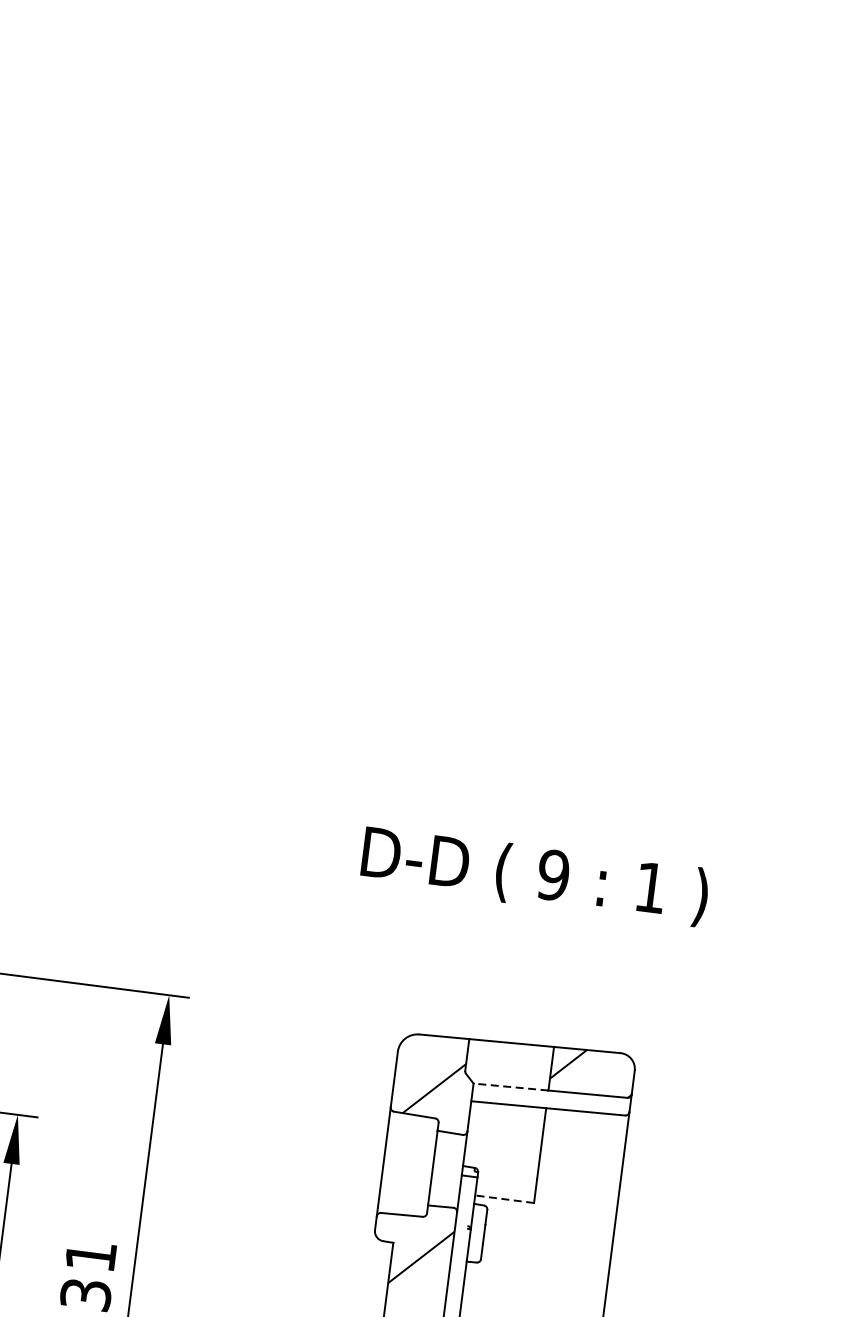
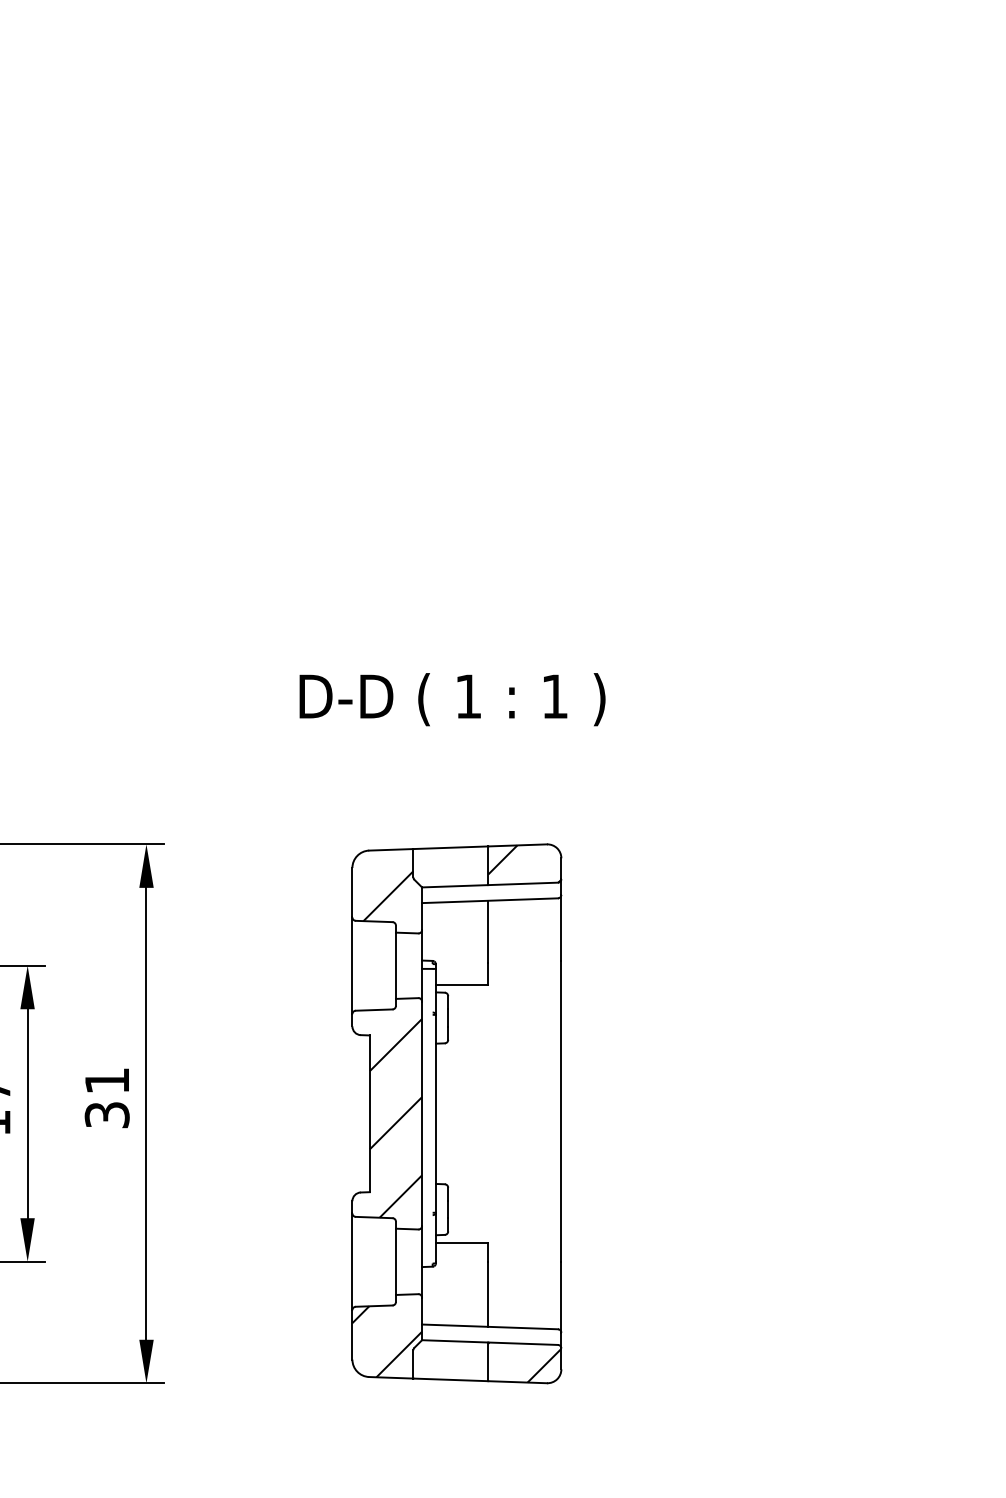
text: (553, 875) -> (468, 696), 9 -> 1
line: (510, 1087) -> (454, 886), dashed -> solid
line: (503, 1198) -> (461, 984), dashed -> solid

